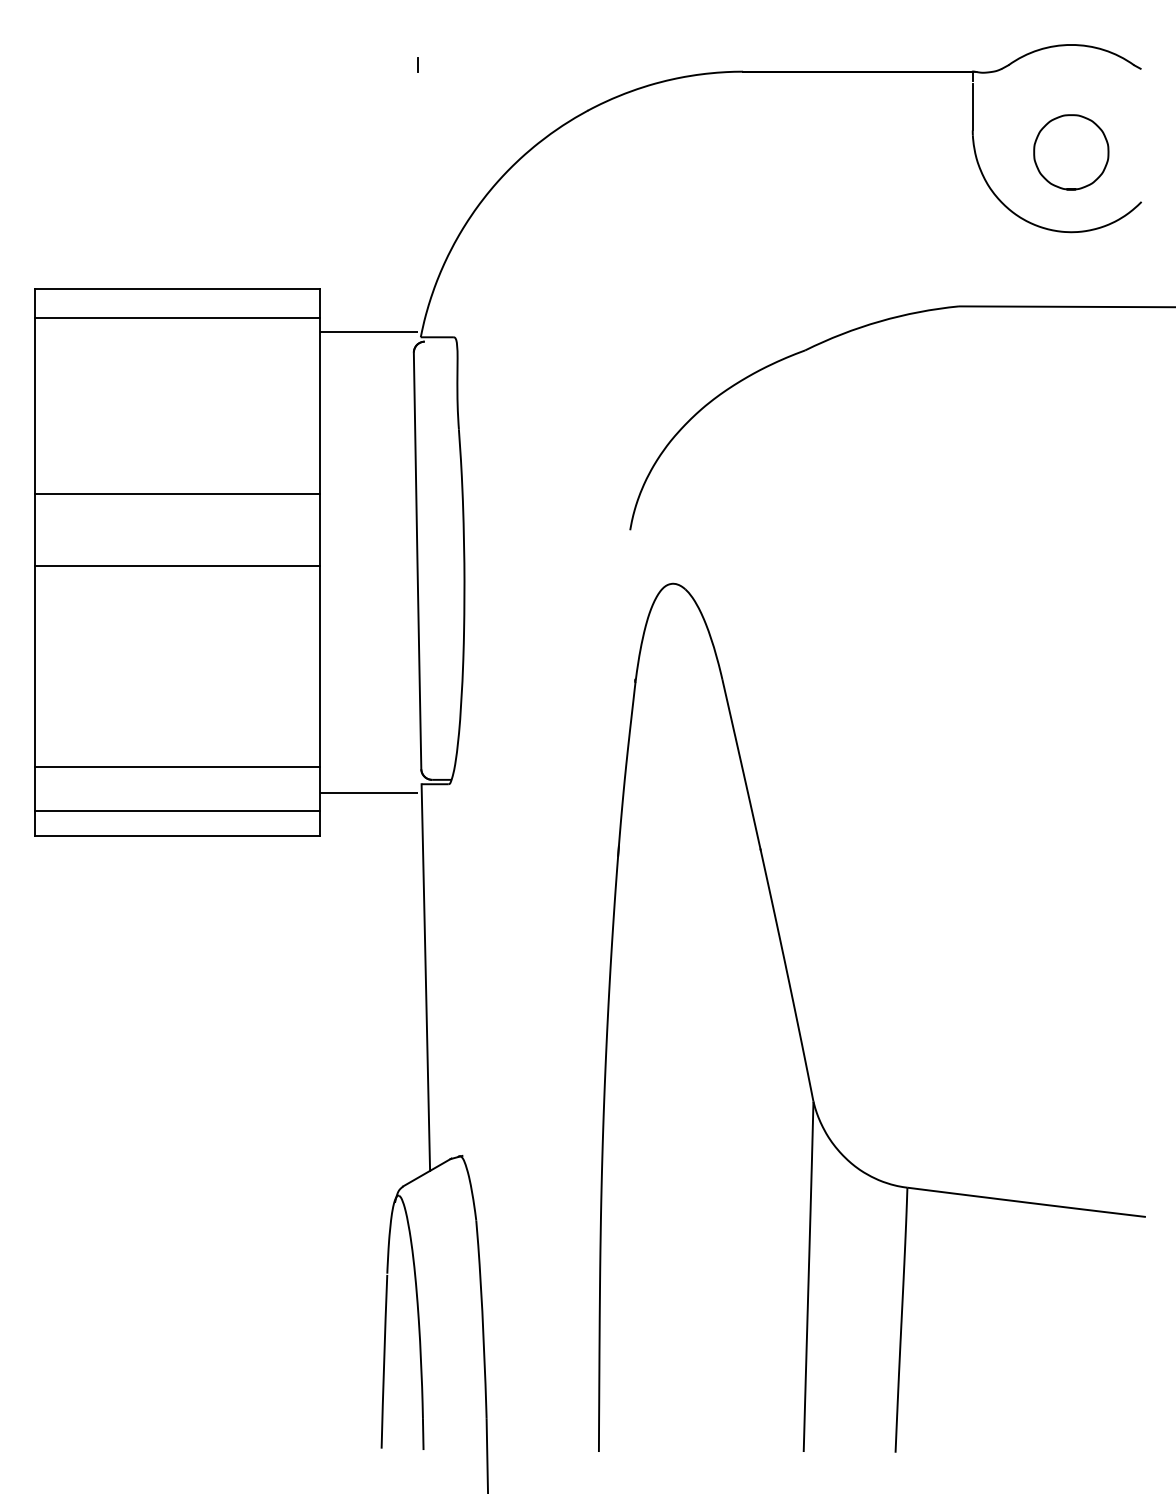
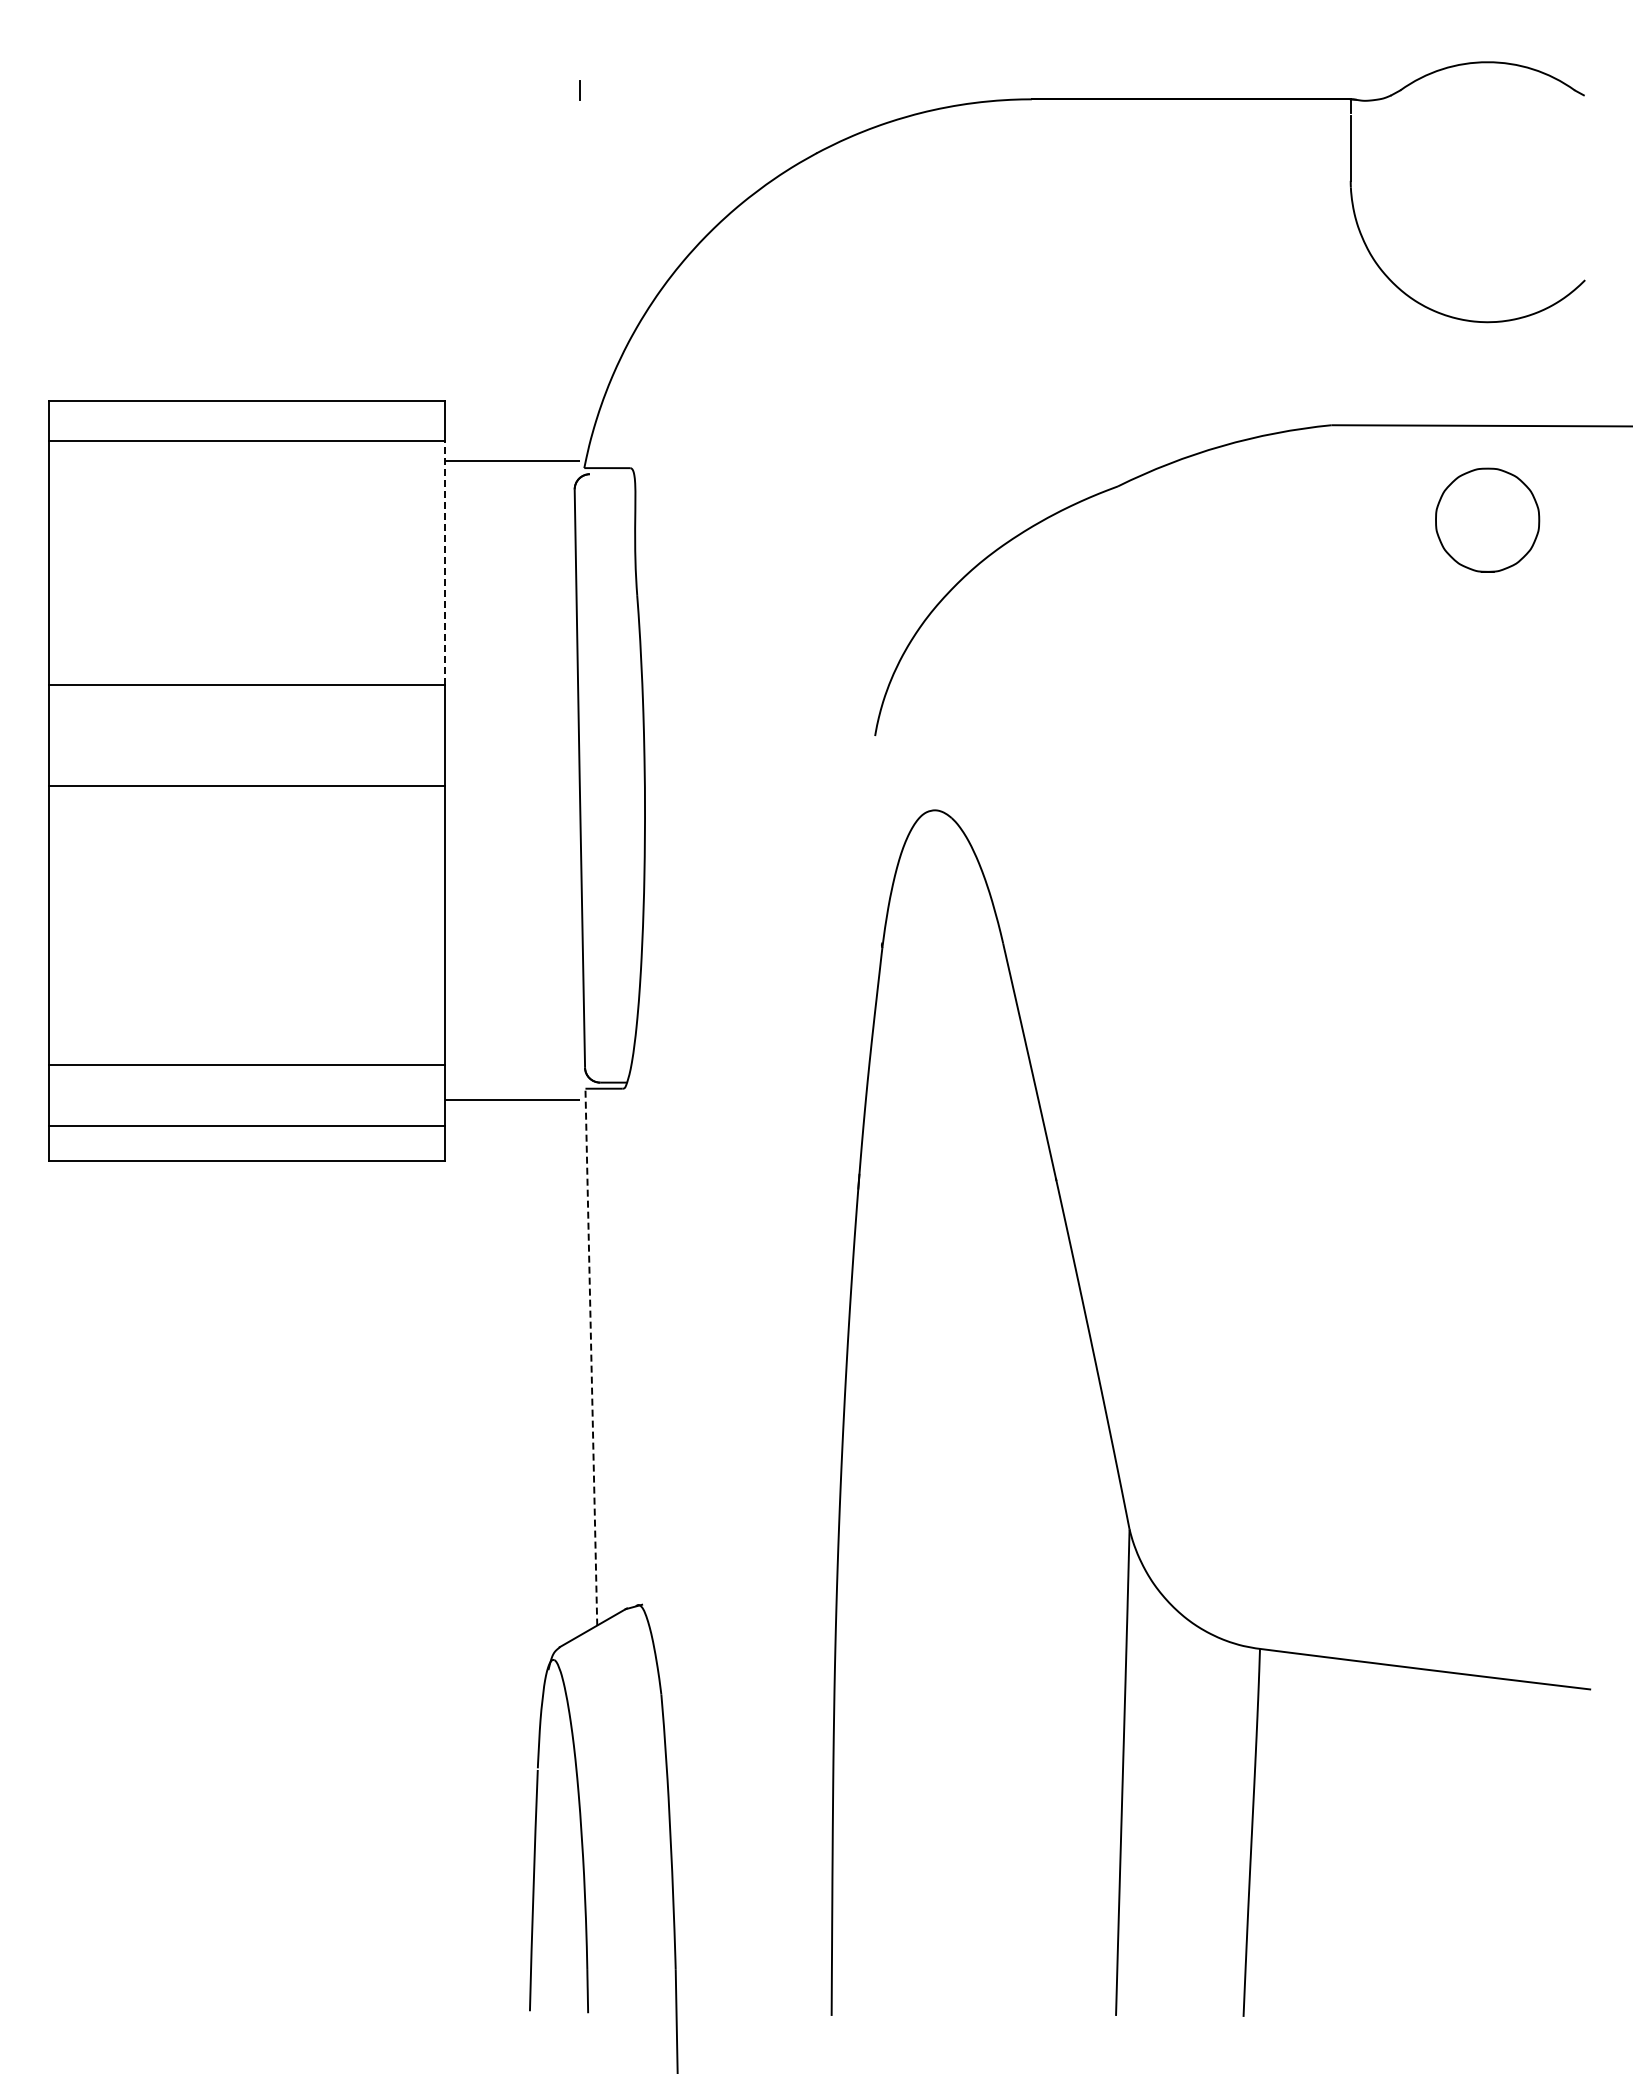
curve: (1059, 117) -> (1471, 472), moved
line: (320, 405) -> (444, 562), solid -> dashed
line: (425, 977) -> (591, 1356), solid -> dashed

